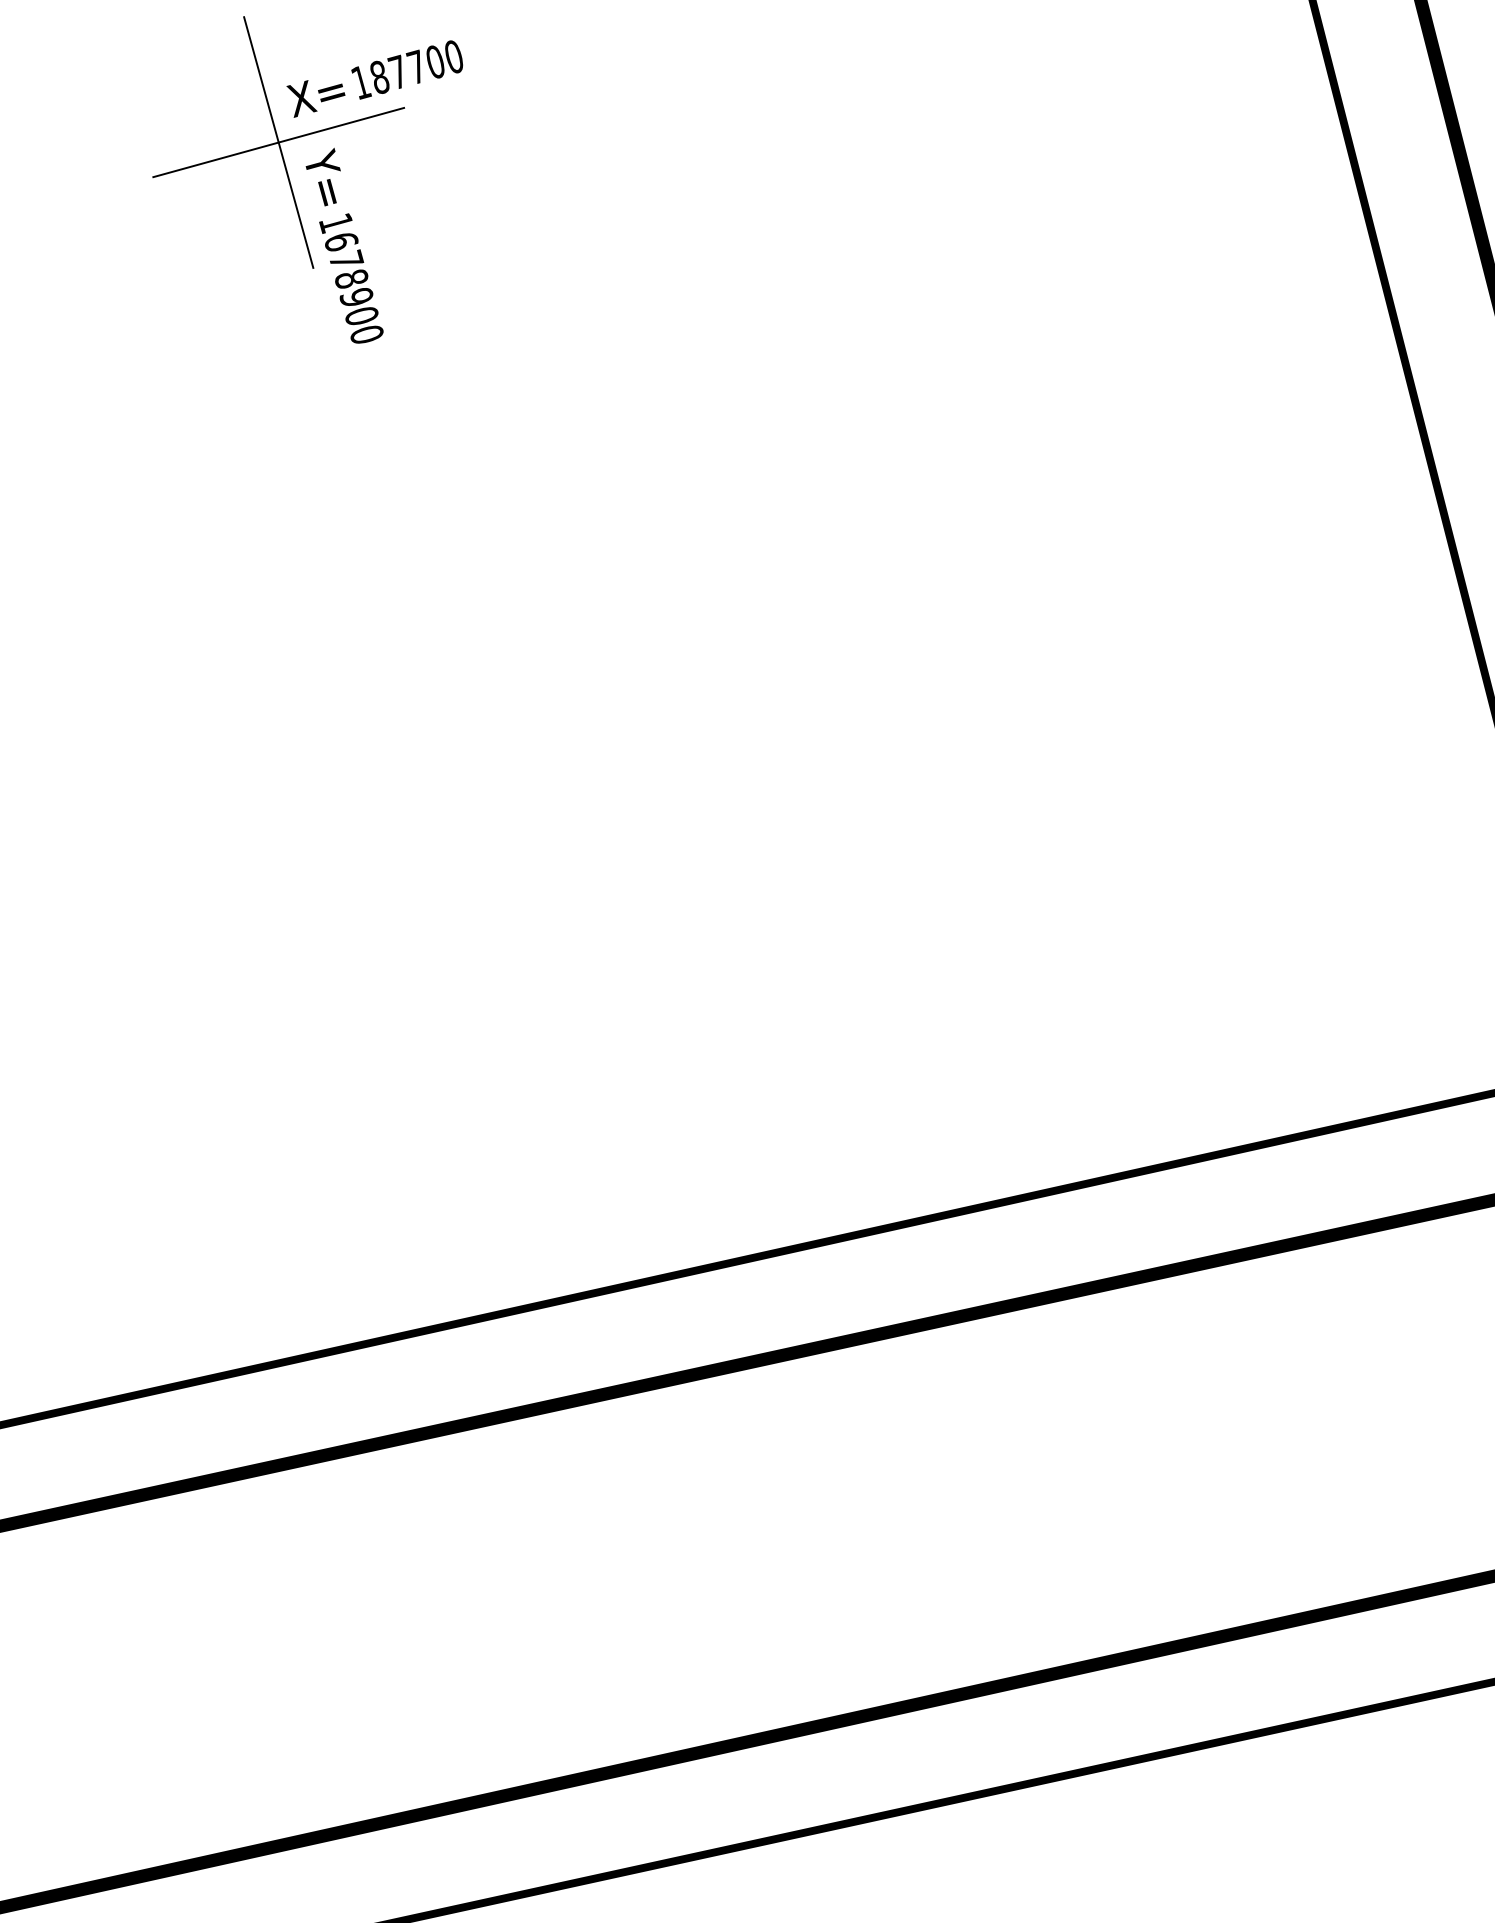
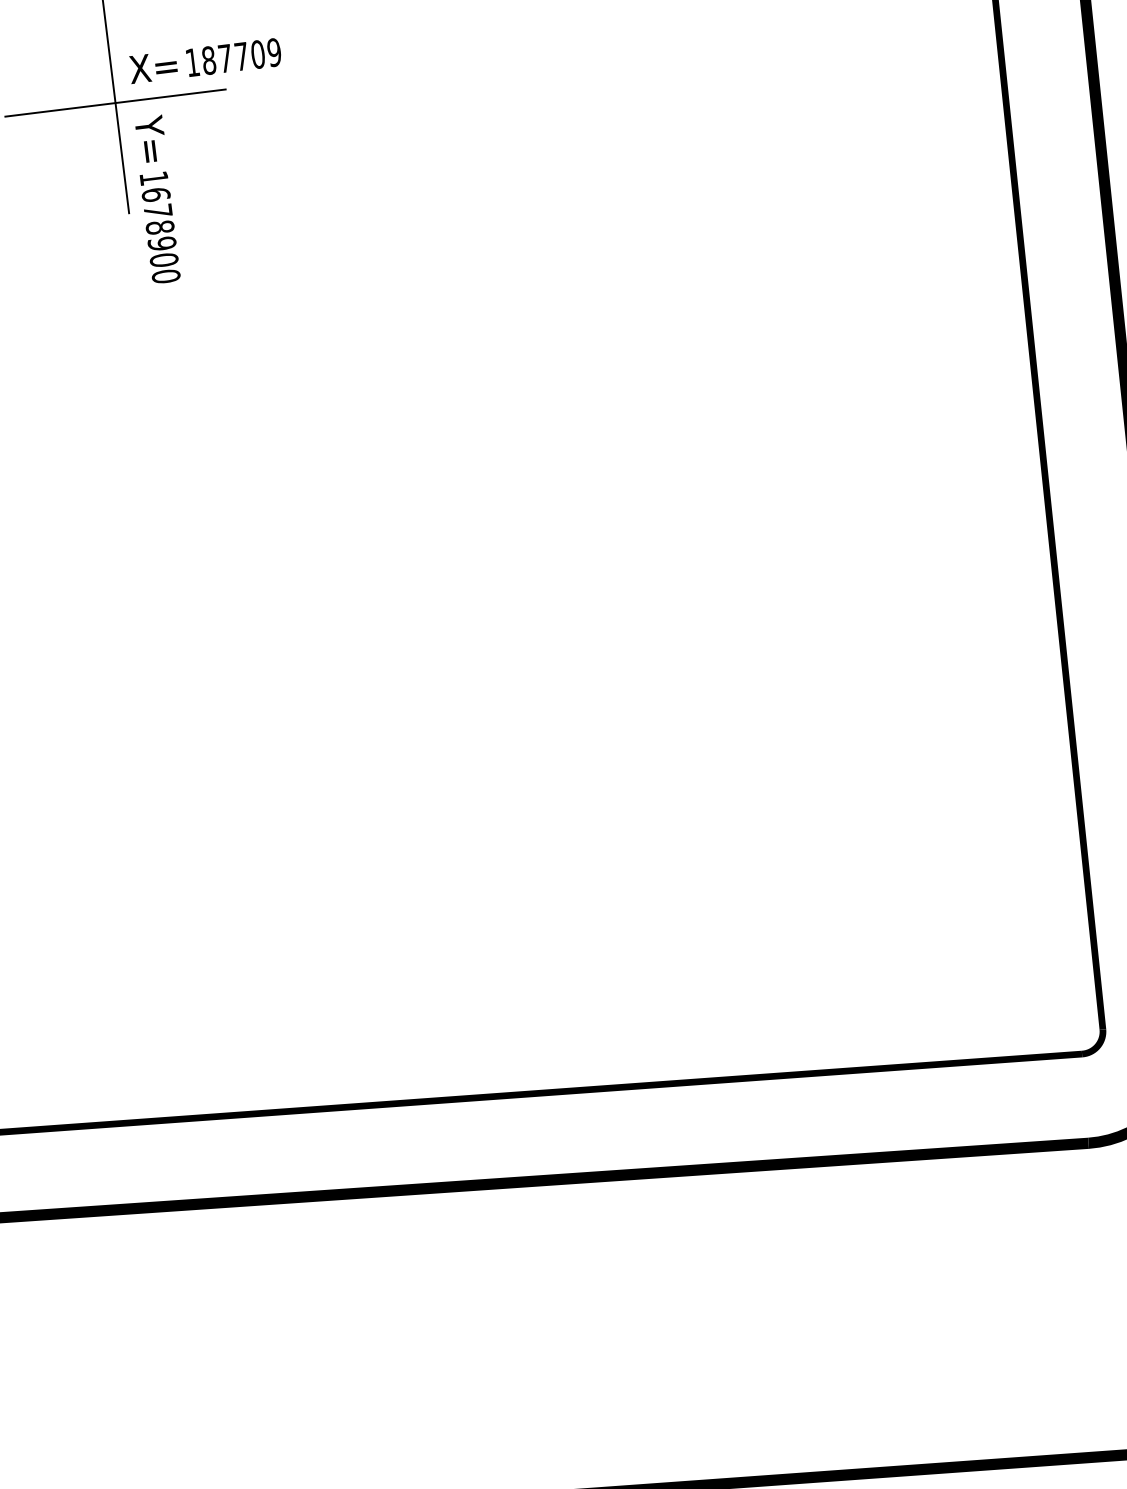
text: (453, 56) -> (274, 52), 187700 -> 187709

